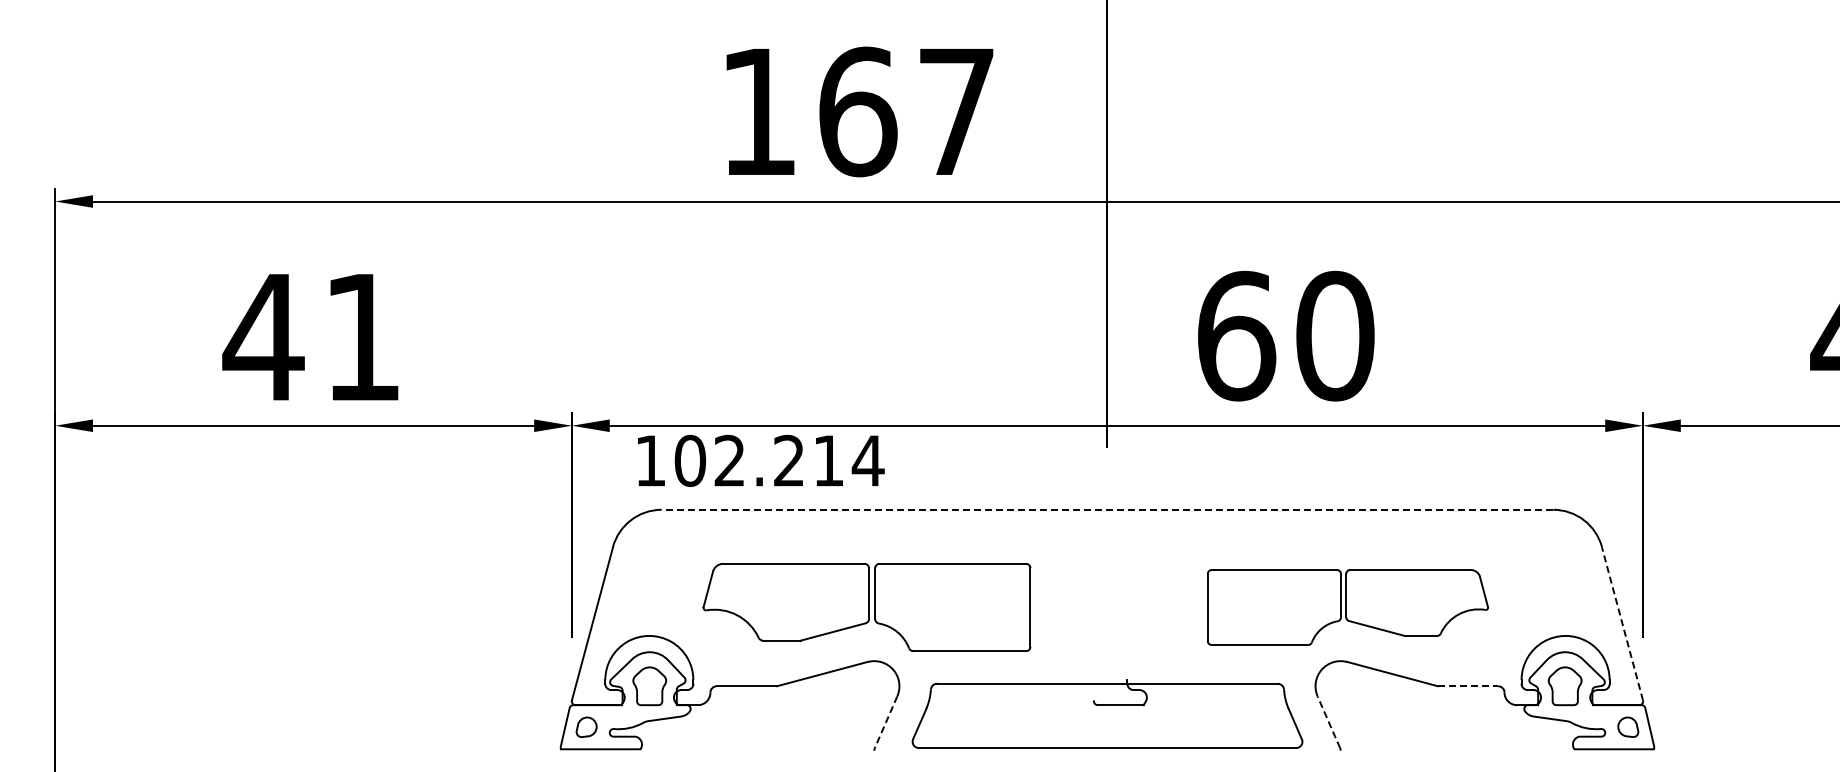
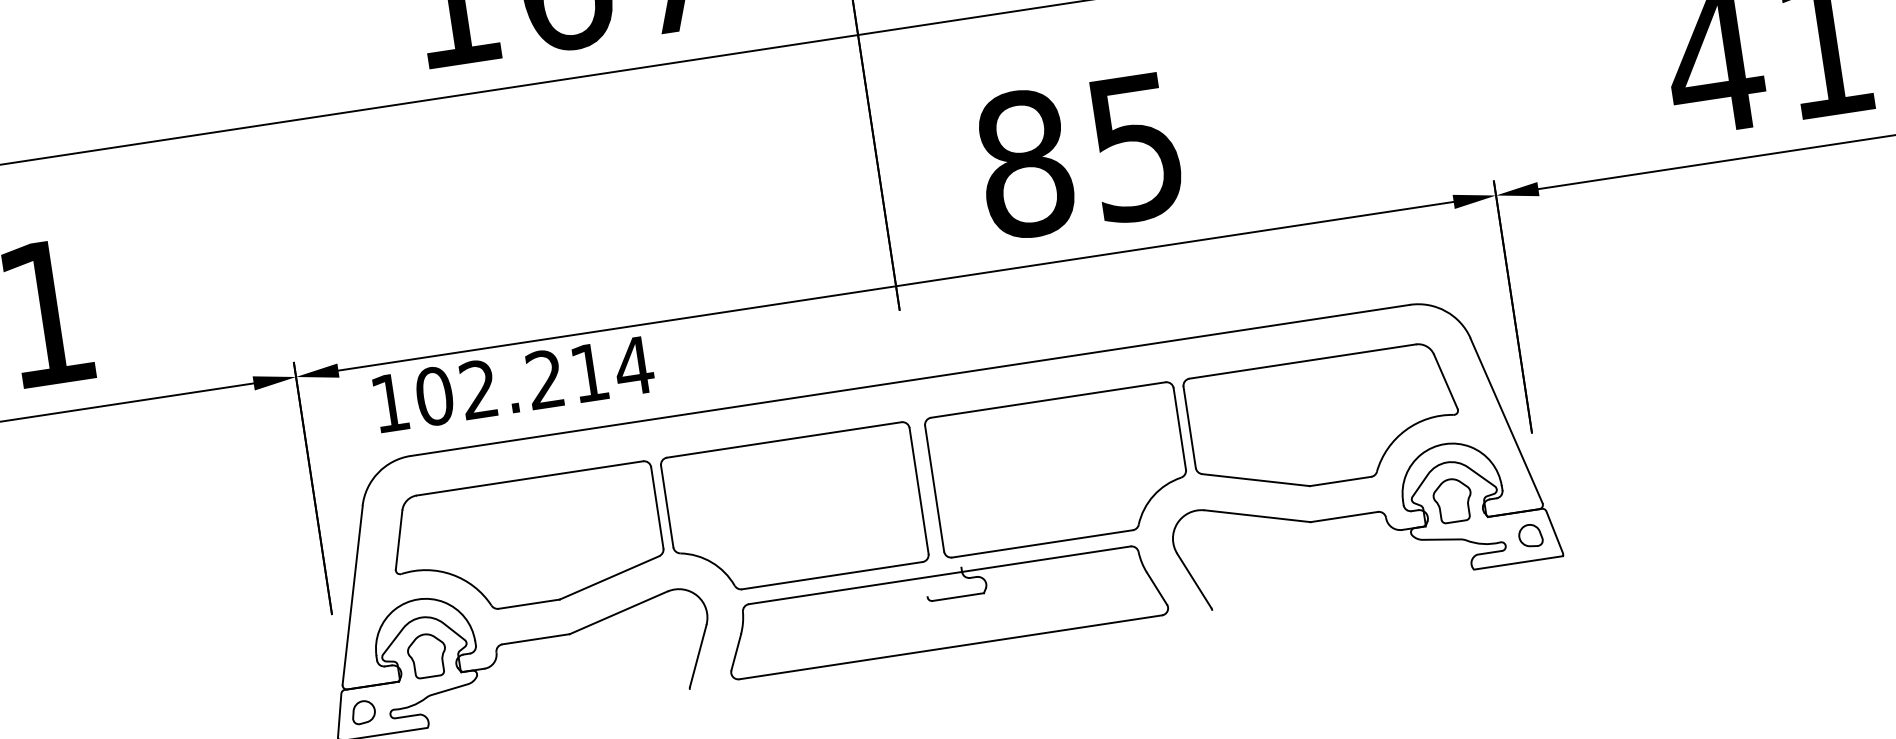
text: (1285, 335) -> (1080, 154), 60 -> 85
line: (1107, 509) -> (910, 380), dashed -> solid
part: (866, 607) -> (656, 530), size x1.43
part: (1347, 607) -> (1195, 449), size x1.67
line: (1622, 623) -> (1506, 420), dashed -> solid
line: (1468, 686) -> (1344, 517), dashed -> solid
line: (1328, 721) -> (1193, 580), dashed -> solid
line: (885, 722) -> (697, 656), dashed -> solid

